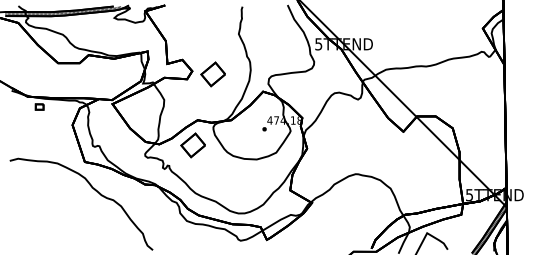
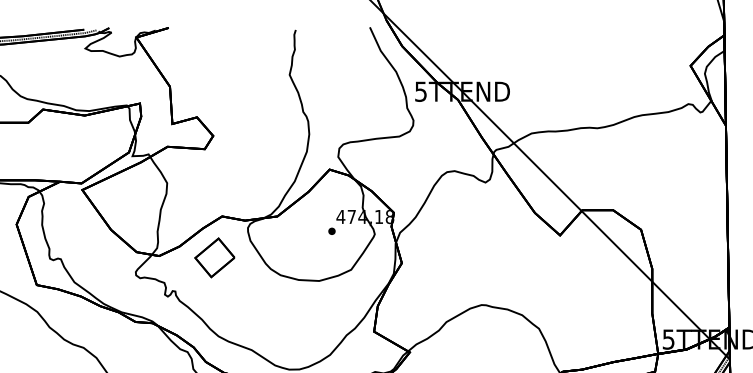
part: (212, 74) -> (246, 141), removed

